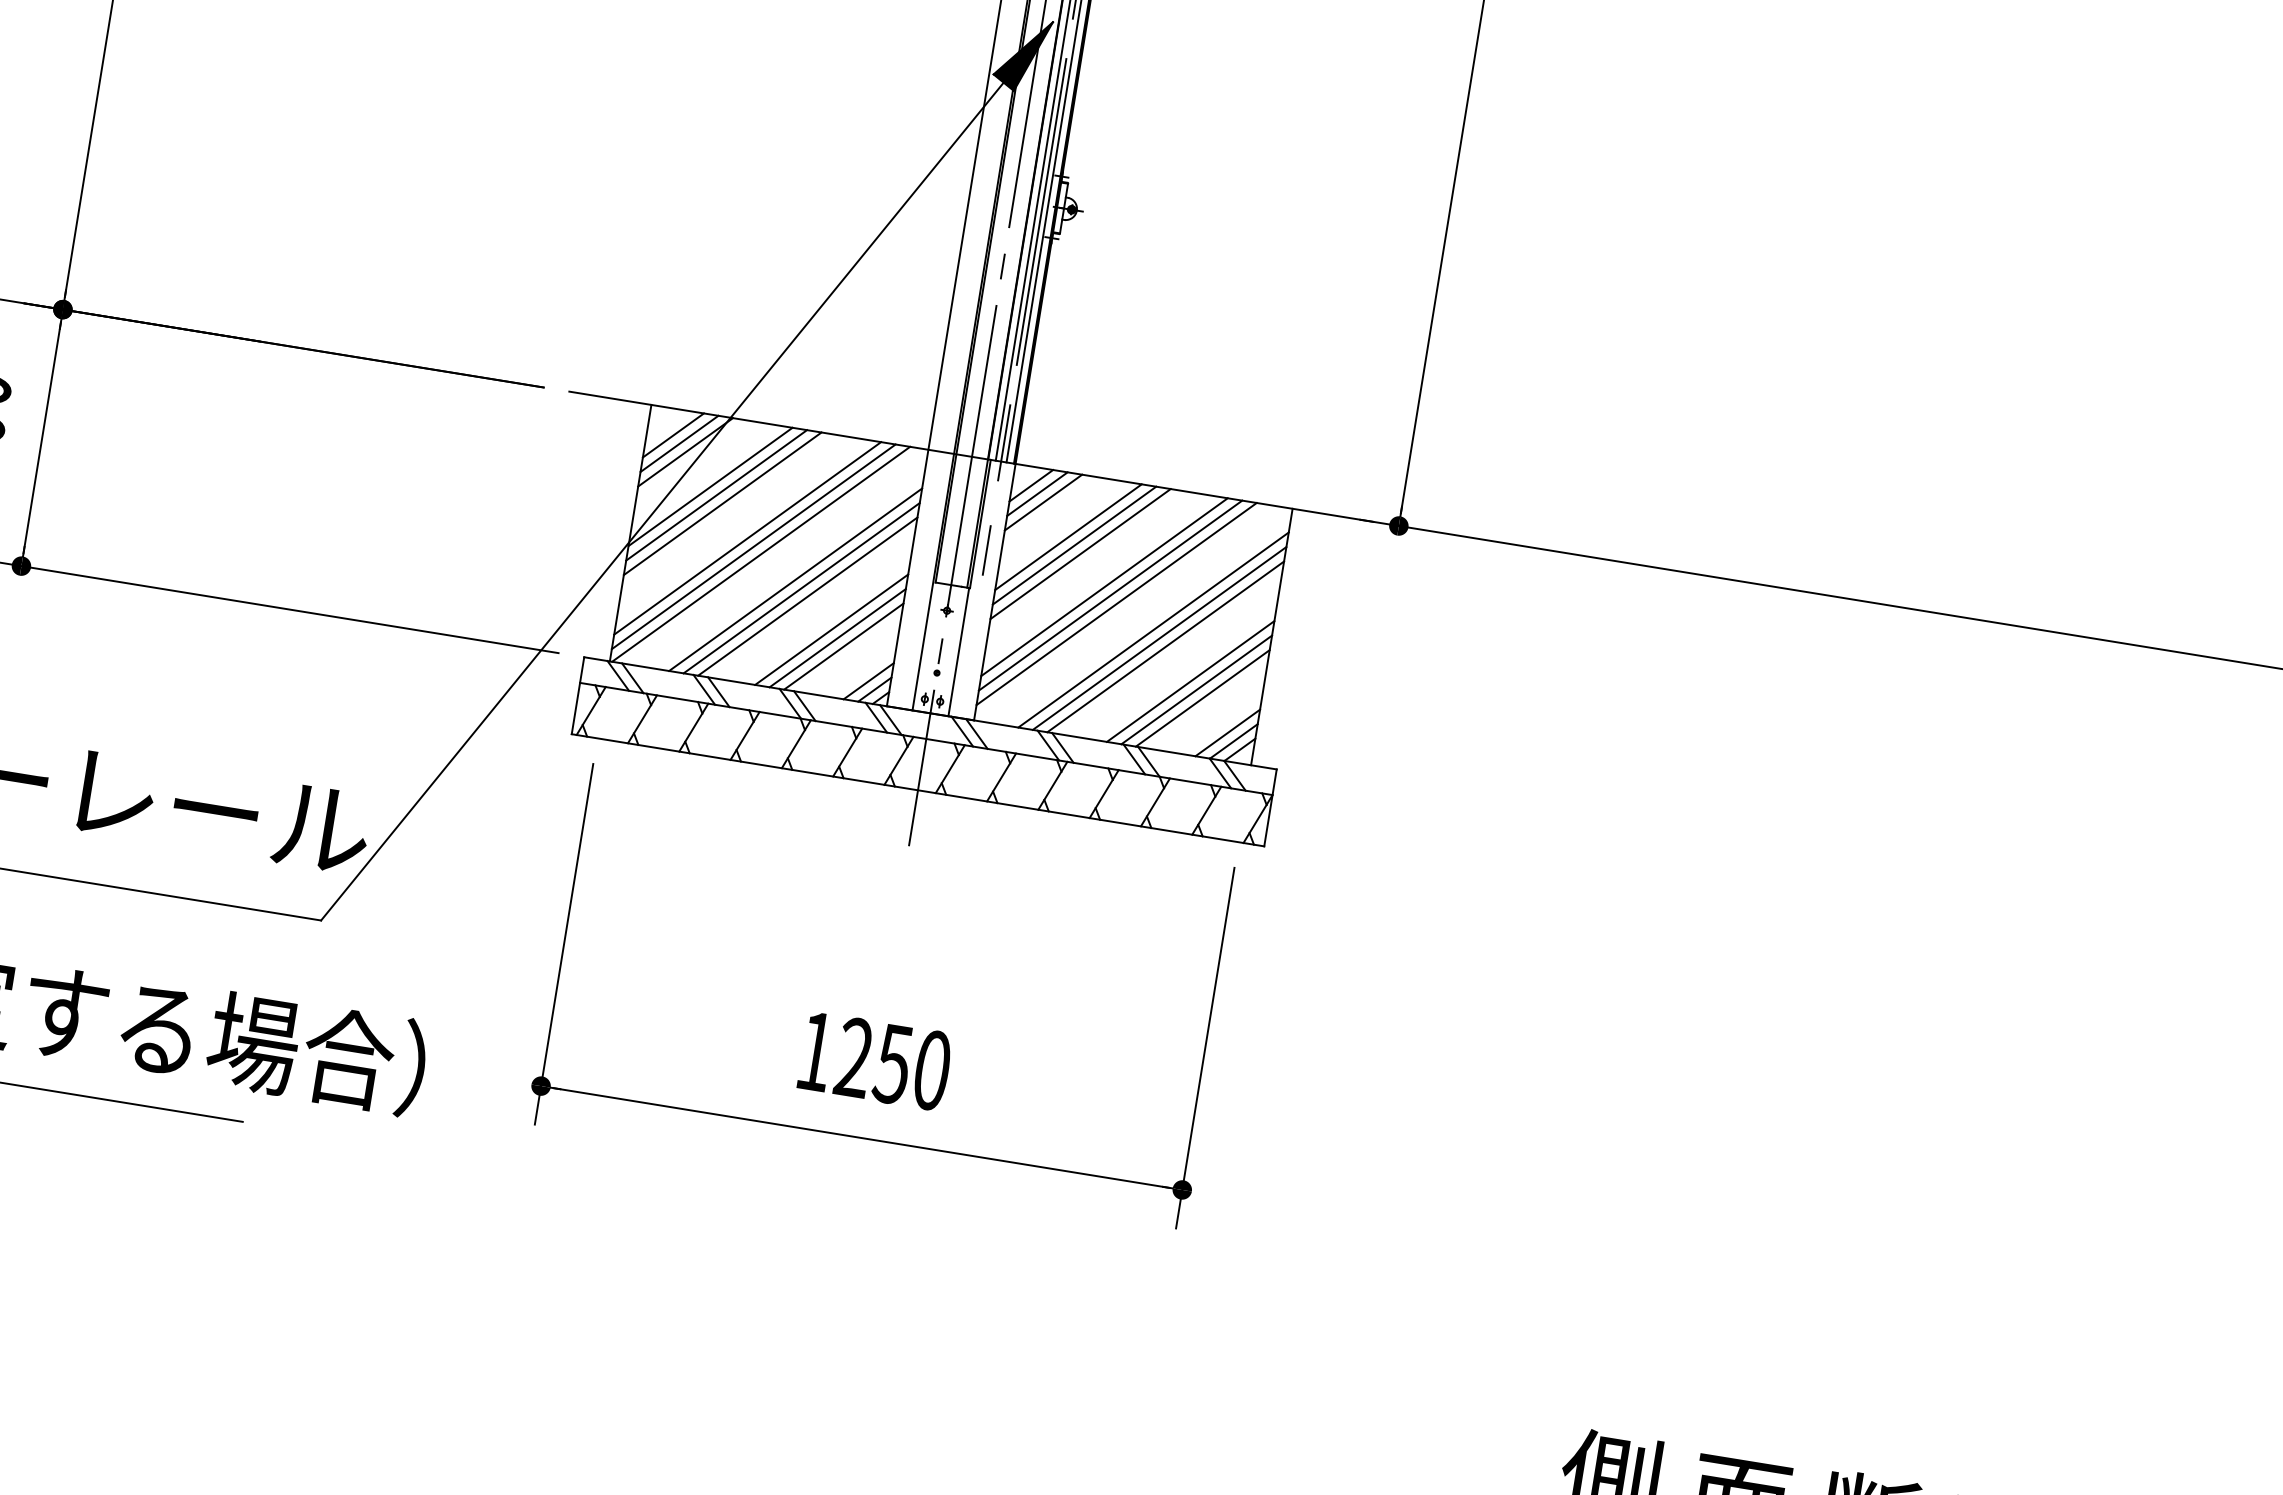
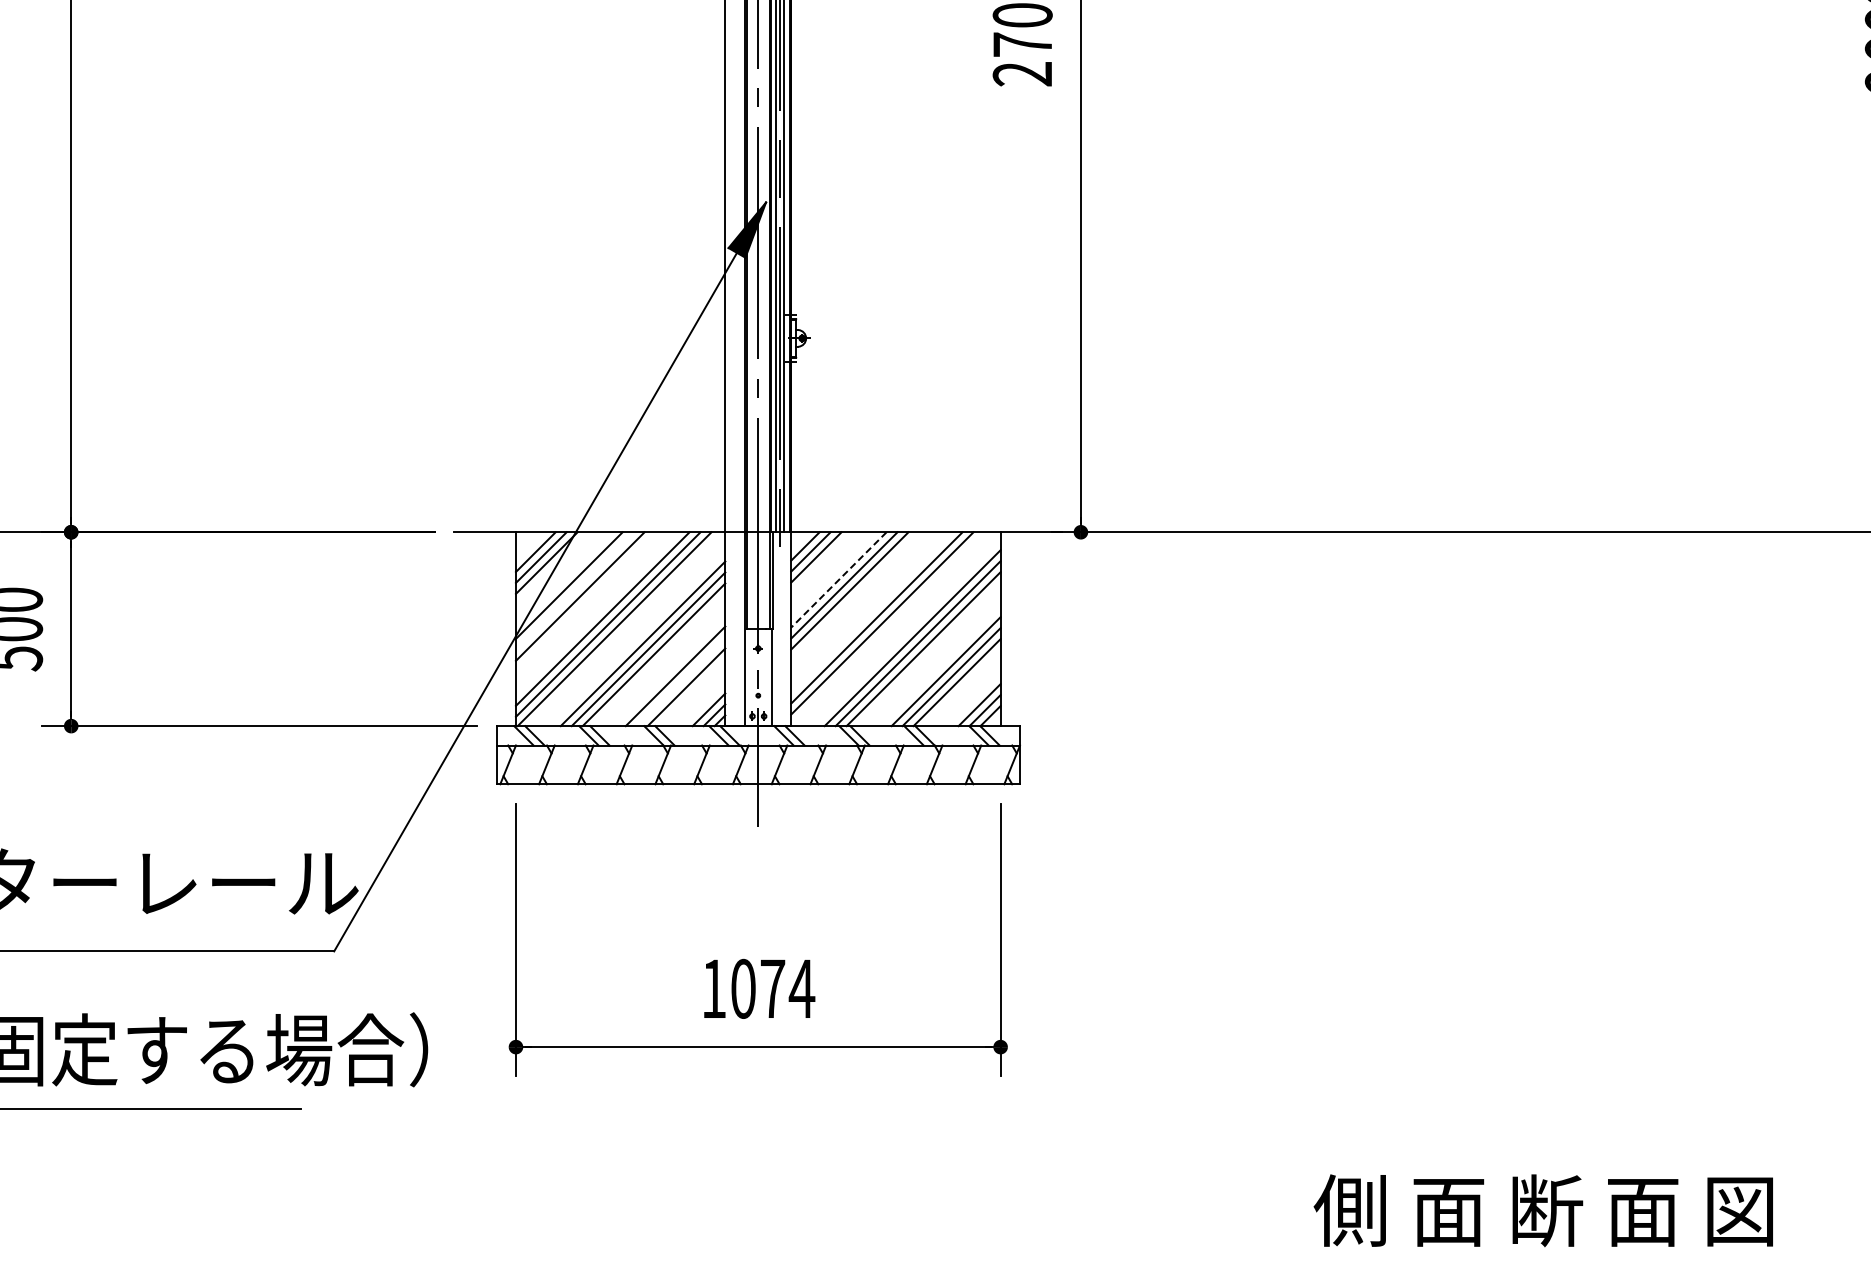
line: (716, 494) -> (574, 590), removed
line: (1067, 537) -> (838, 580), solid -> dashed
line: (986, 550) -> (780, 599), removed
line: (1104, 587) -> (871, 612), removed
line: (837, 637) -> (680, 681), removed
text: (894, 1063) -> (773, 988), 1250 -> 1074

